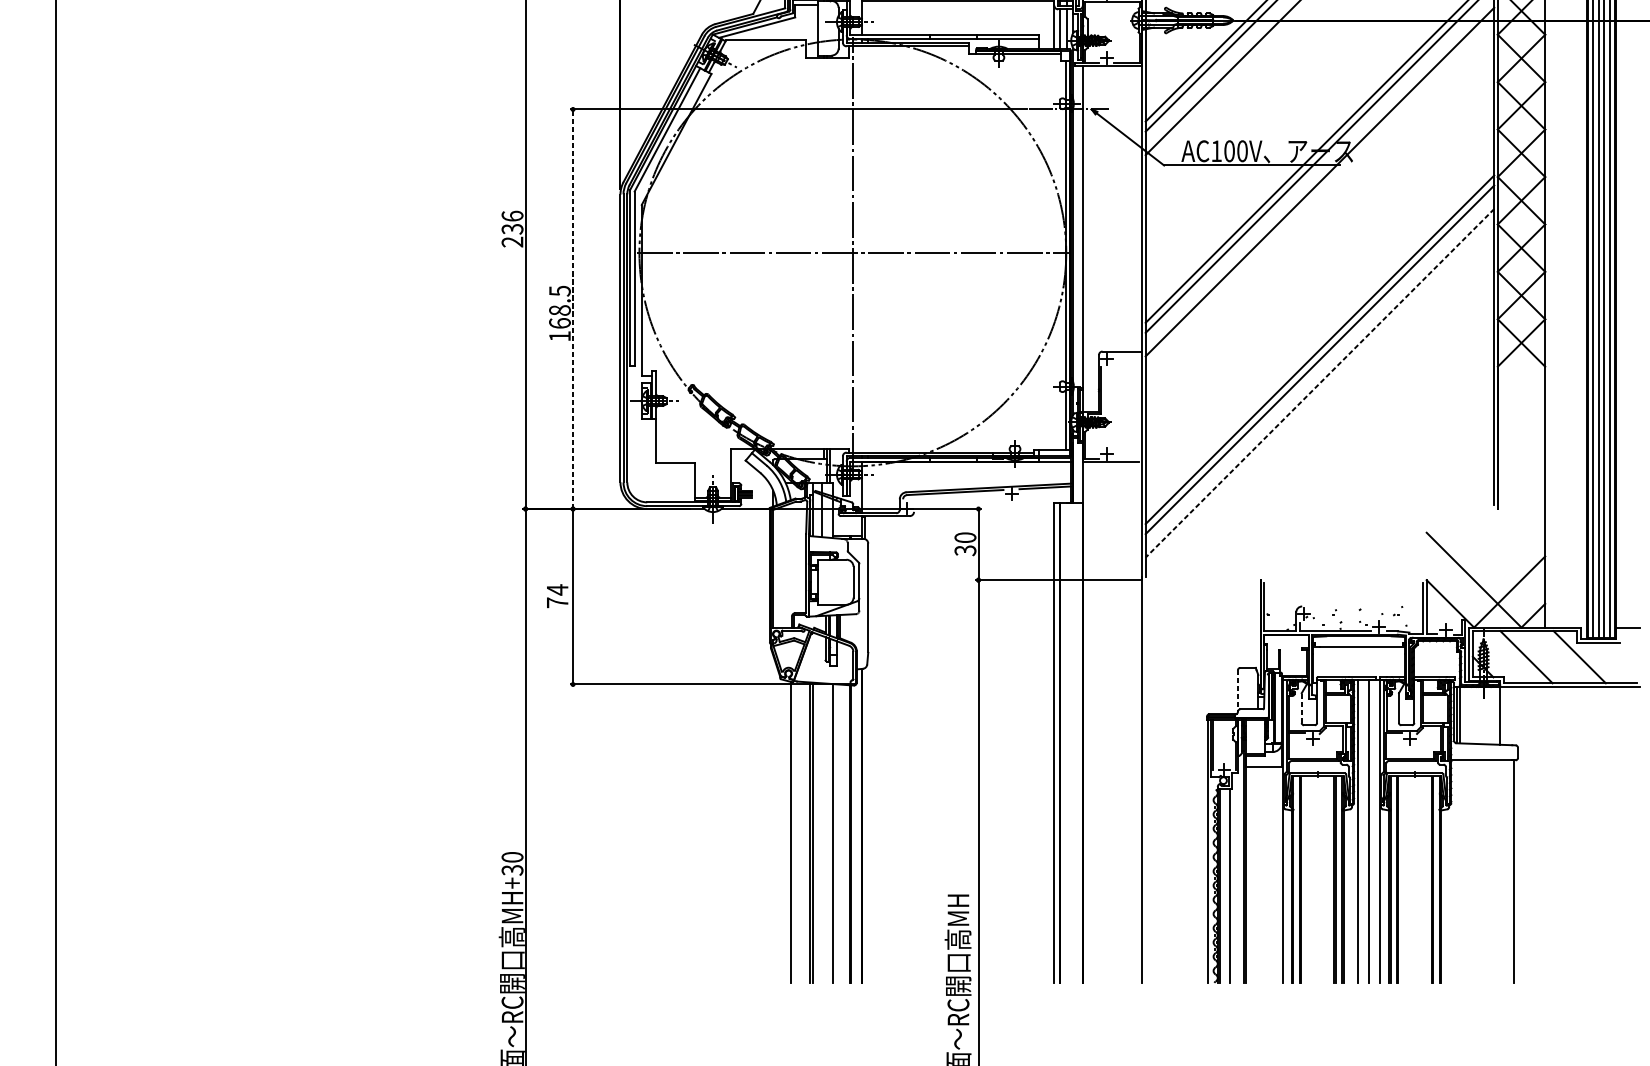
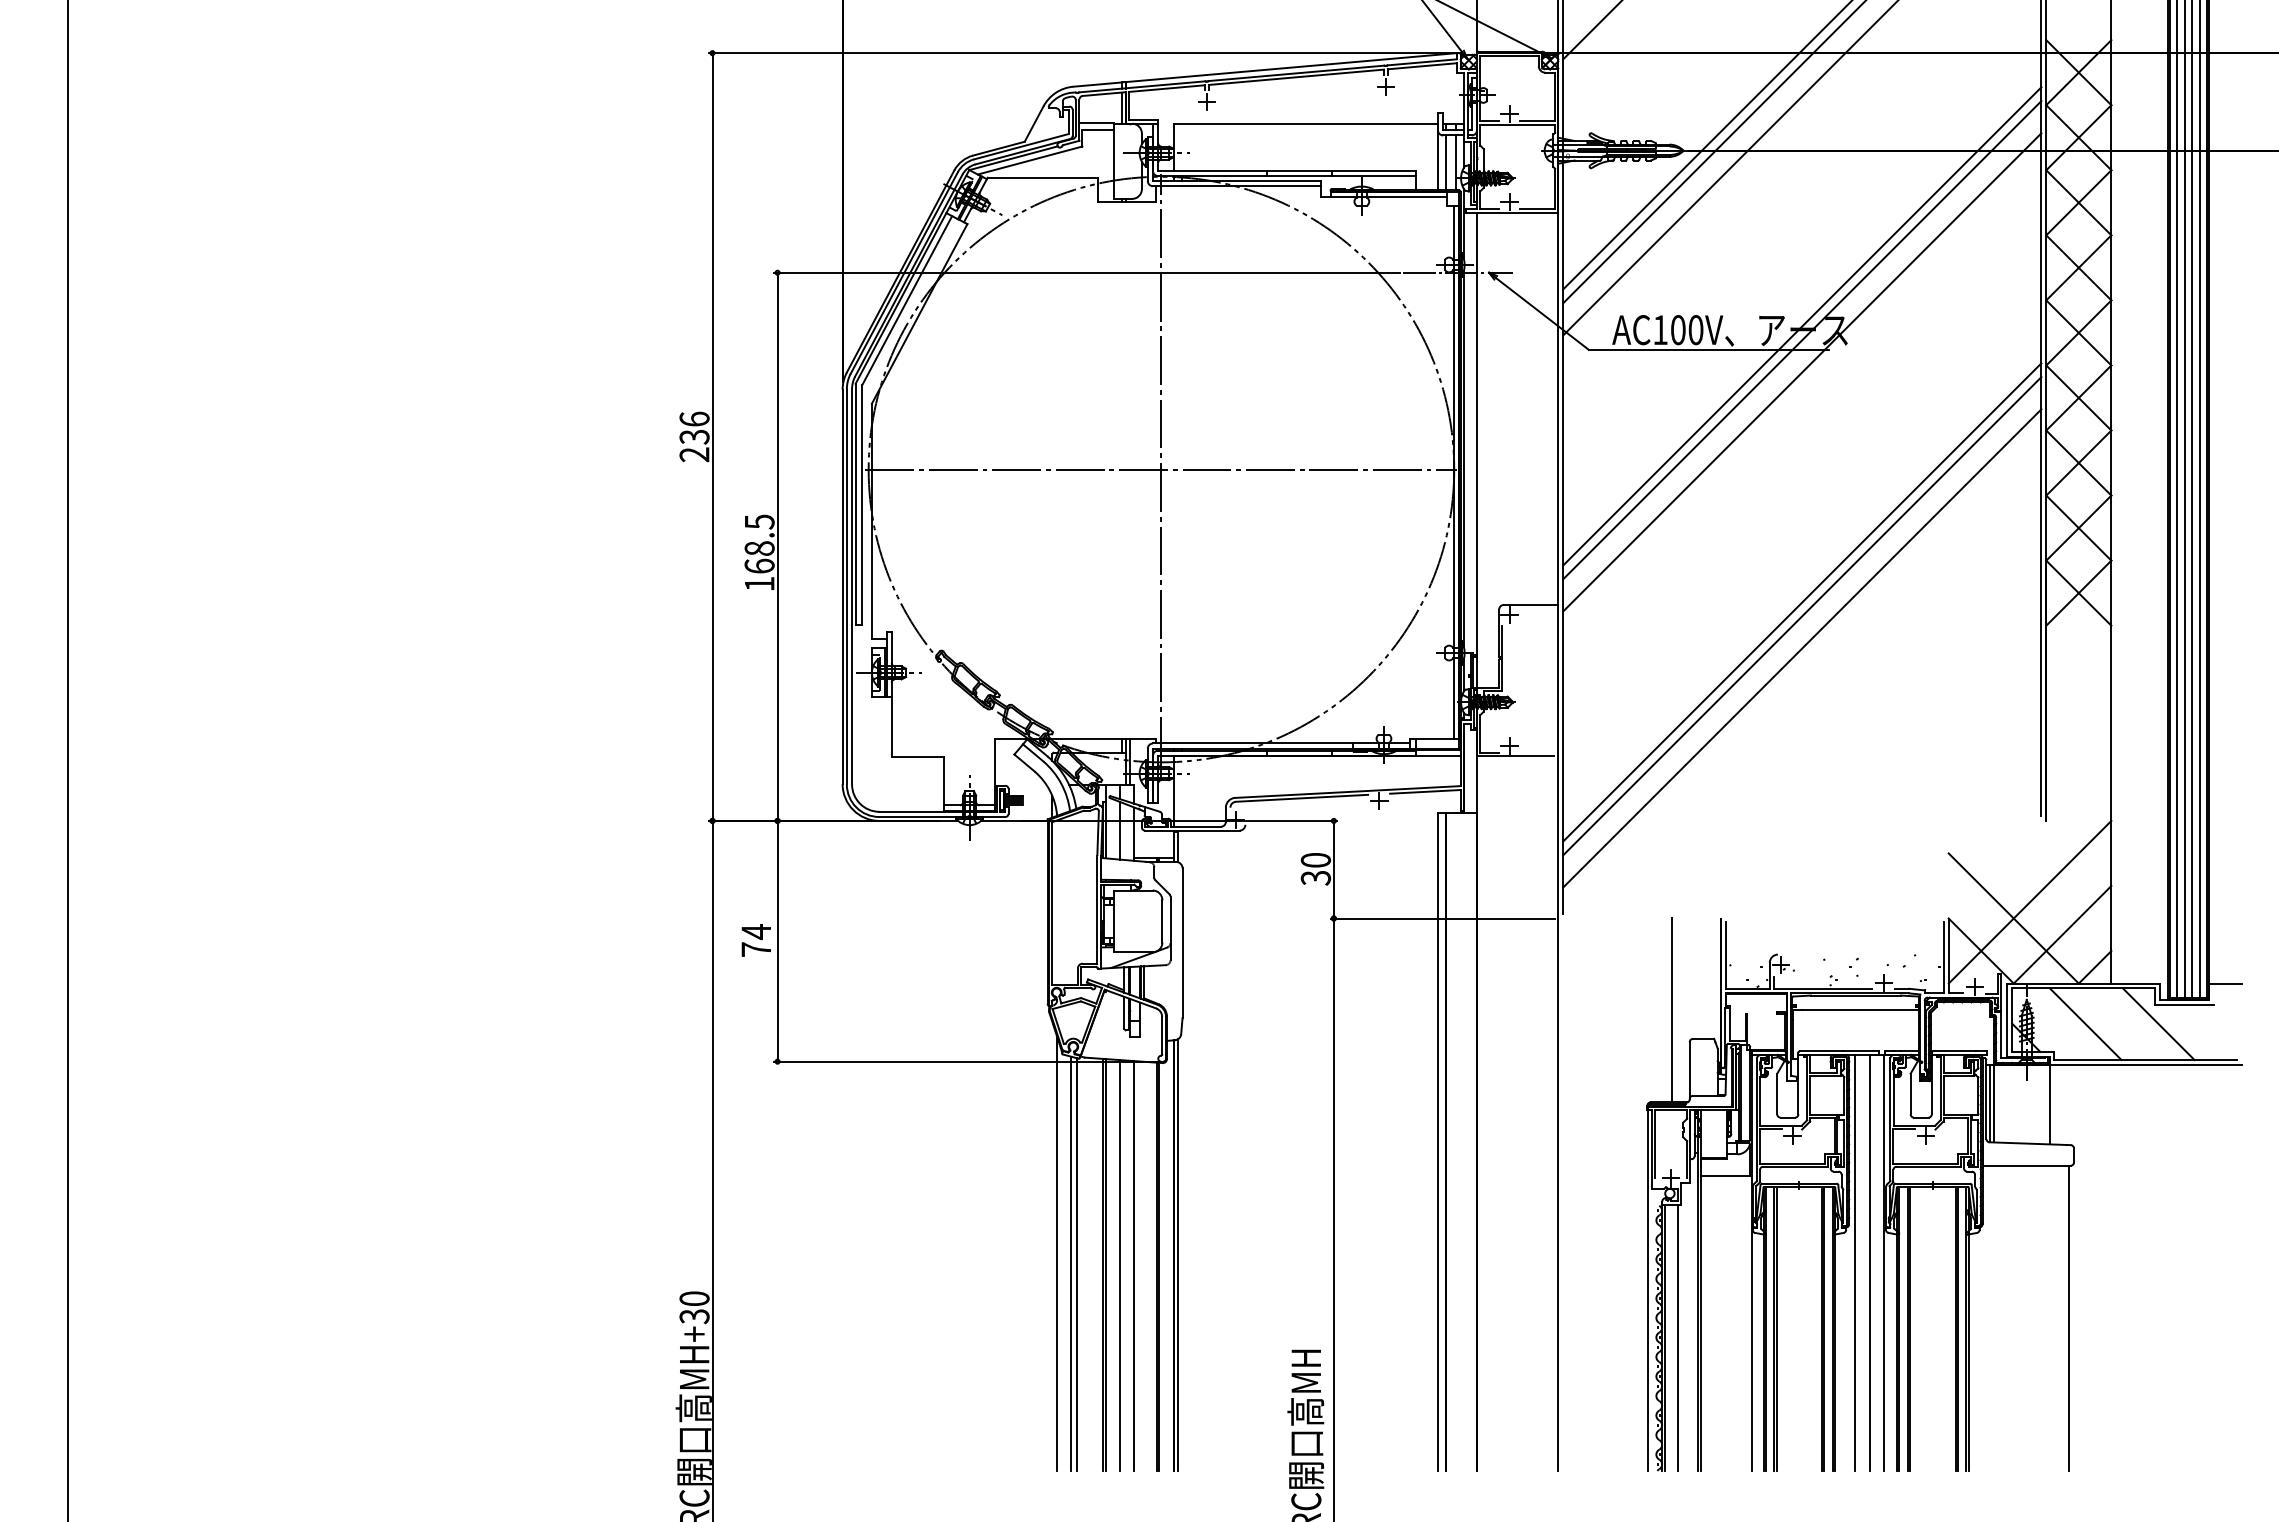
line: (572, 309) -> (777, 546), dashed -> solid
line: (1319, 383) -> (1801, 648), dashed -> solid
line: (1485, 567) -> (2029, 901), added
line: (1225, 647) -> (1672, 1010), added
line: (1237, 691) -> (1689, 1071), dashed -> solid
line: (1301, 707) -> (1777, 1093), dashed -> solid
line: (777, 824) -> (1057, 1253), added
line: (865, 825) -> (1178, 1254), added
line: (786, 831) -> (1070, 1263), added
line: (822, 833) -> (1119, 1265), added

